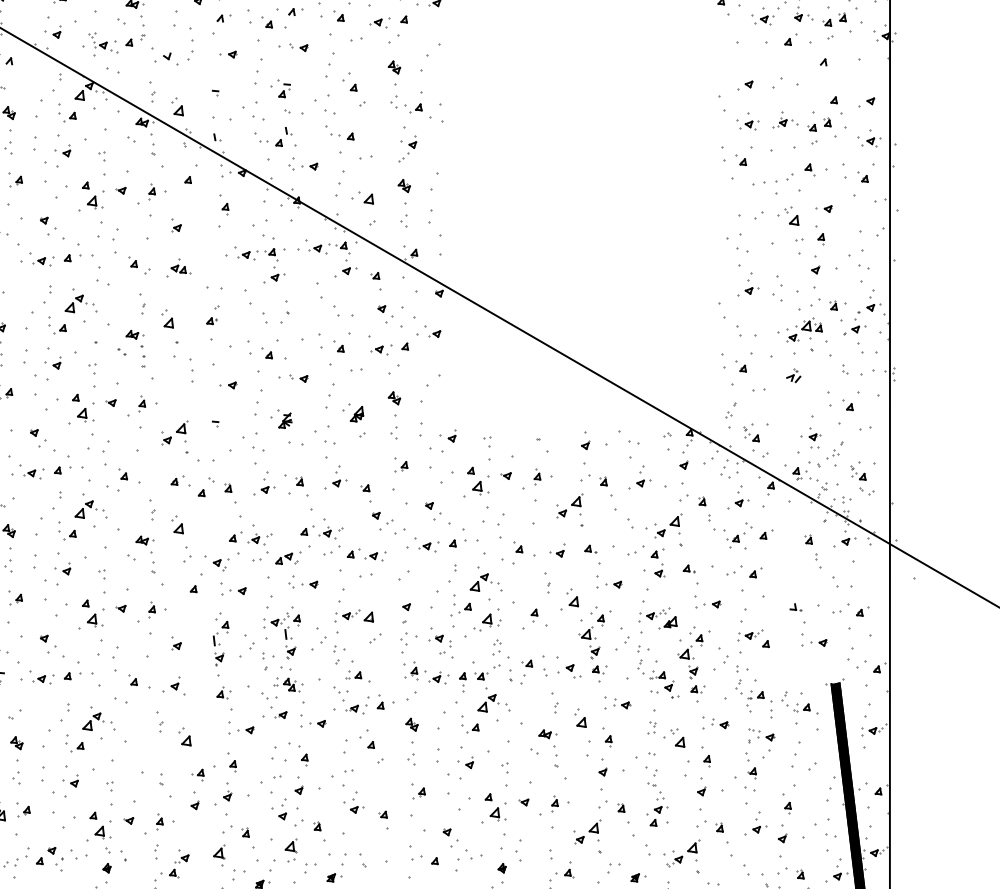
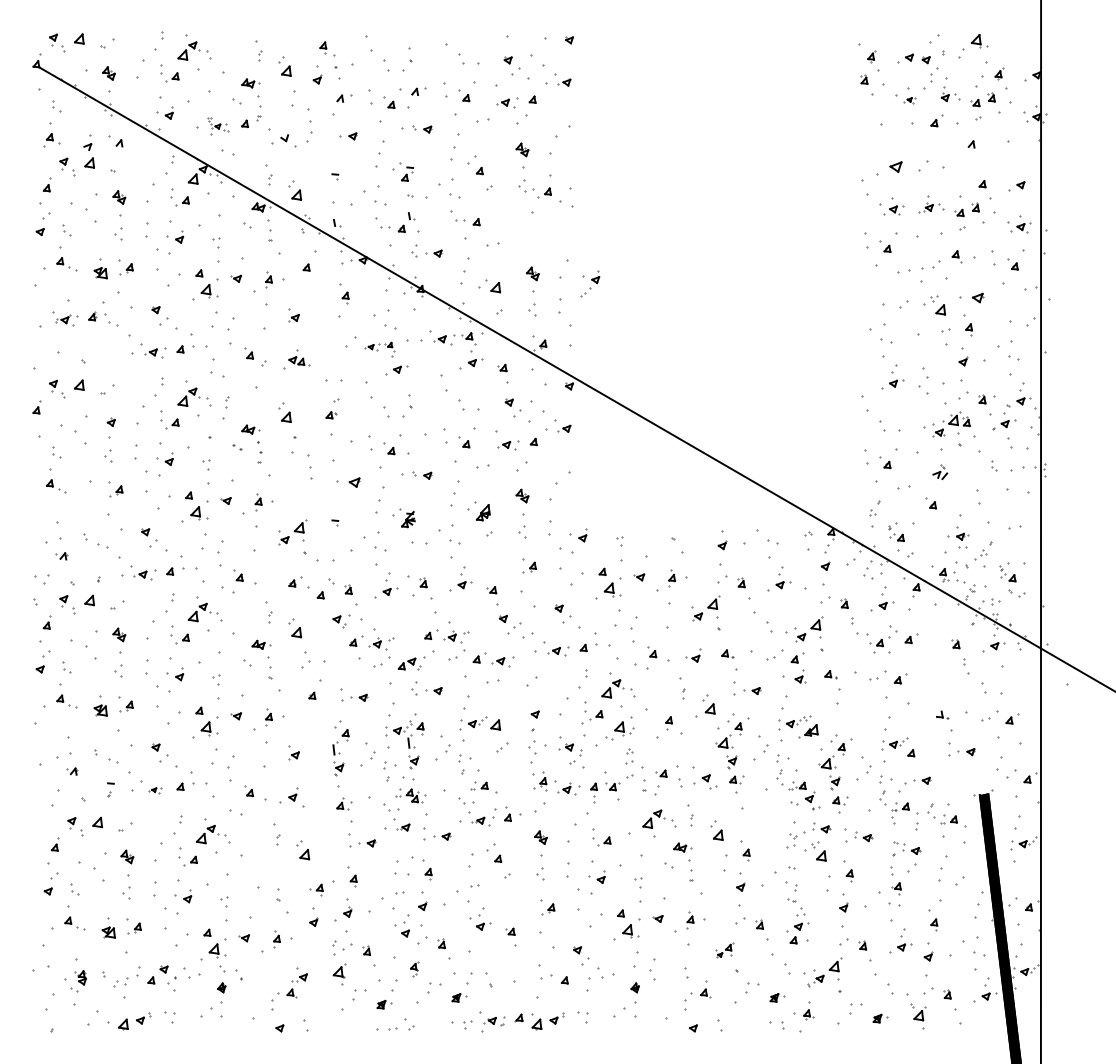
part: (764, 20) -> (909, 100), size x0.6
part: (103, 44) -> (217, 125), size x0.7
part: (745, 85) -> (889, 168), size x1.6
part: (407, 148) -> (590, 283), moved
part: (824, 208) -> (972, 297), size x1.4
part: (257, 258) -> (379, 349), size x0.7
part: (144, 308) -> (227, 402), moved
part: (228, 385) -> (348, 482), size x1.4
part: (847, 405) -> (930, 503), moved
part: (221, 565) -> (341, 621), moved
part: (707, 604) -> (917, 780), moved
part: (43, 679) -> (155, 790), size x0.6
part: (493, 702) -> (659, 818), moved
part: (618, 703) -> (817, 827), moved
part: (587, 832) -> (724, 950), size x0.6
part: (291, 849) -> (414, 968), size x0.6
part: (156, 851) -> (334, 947), moved

